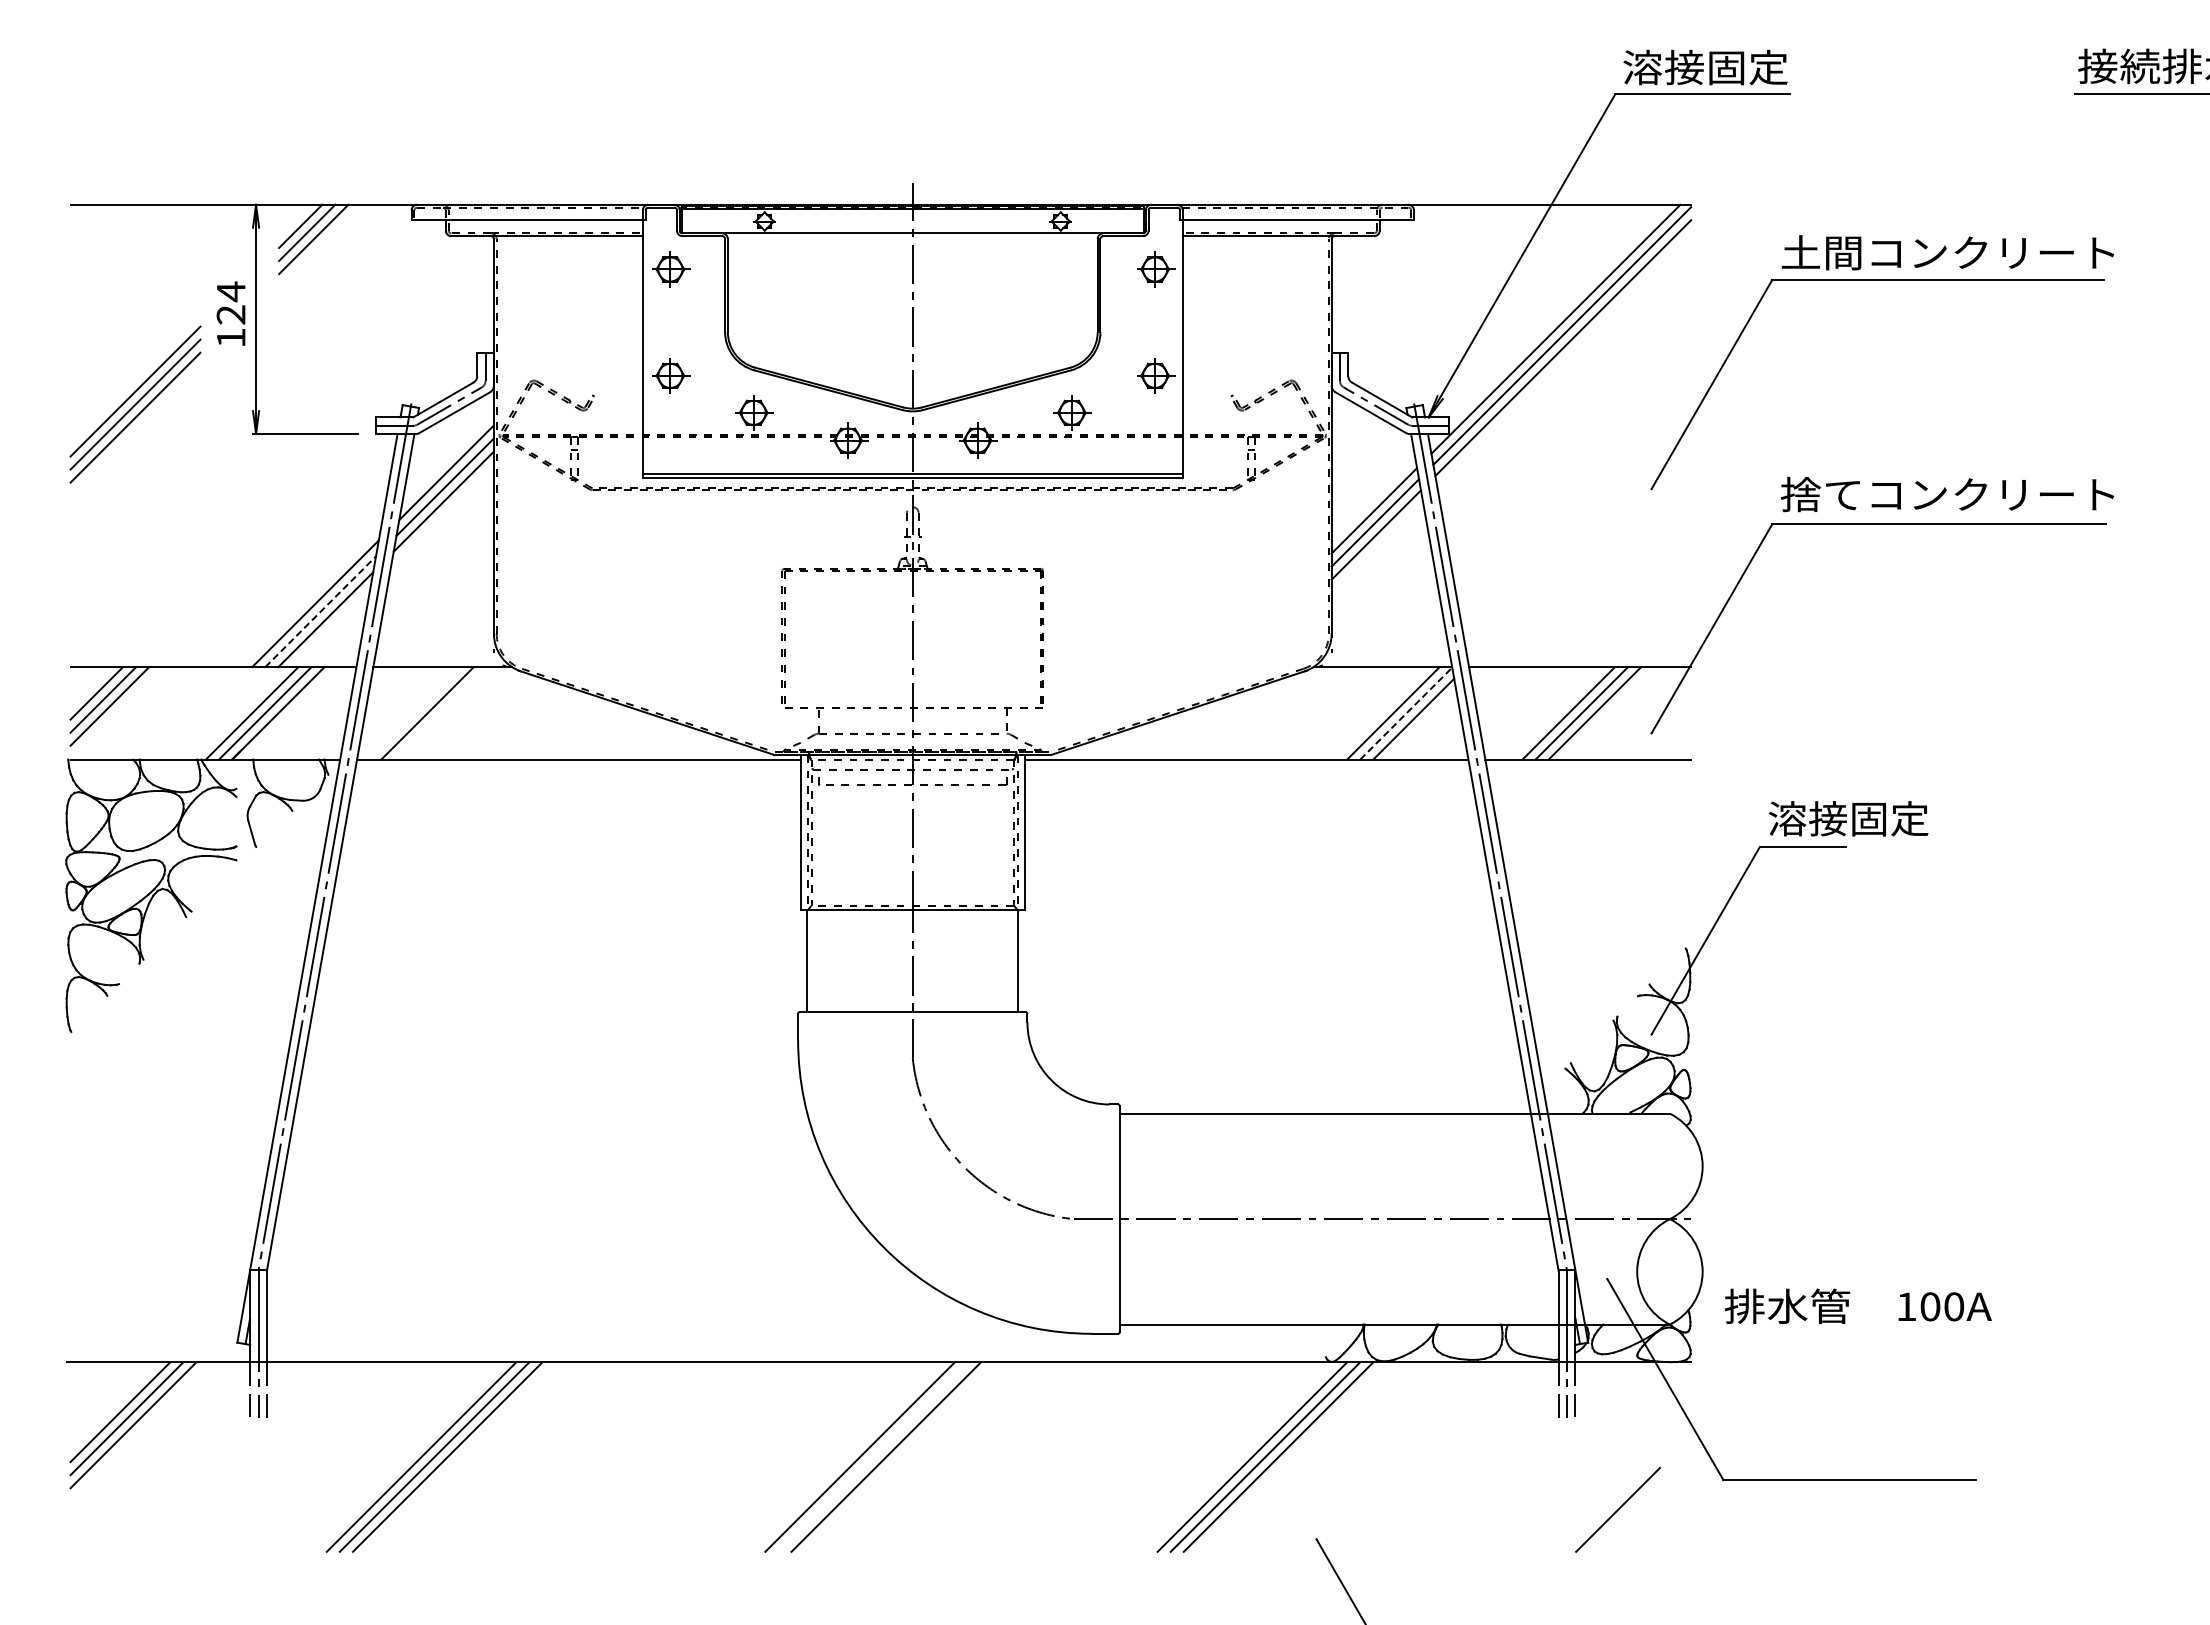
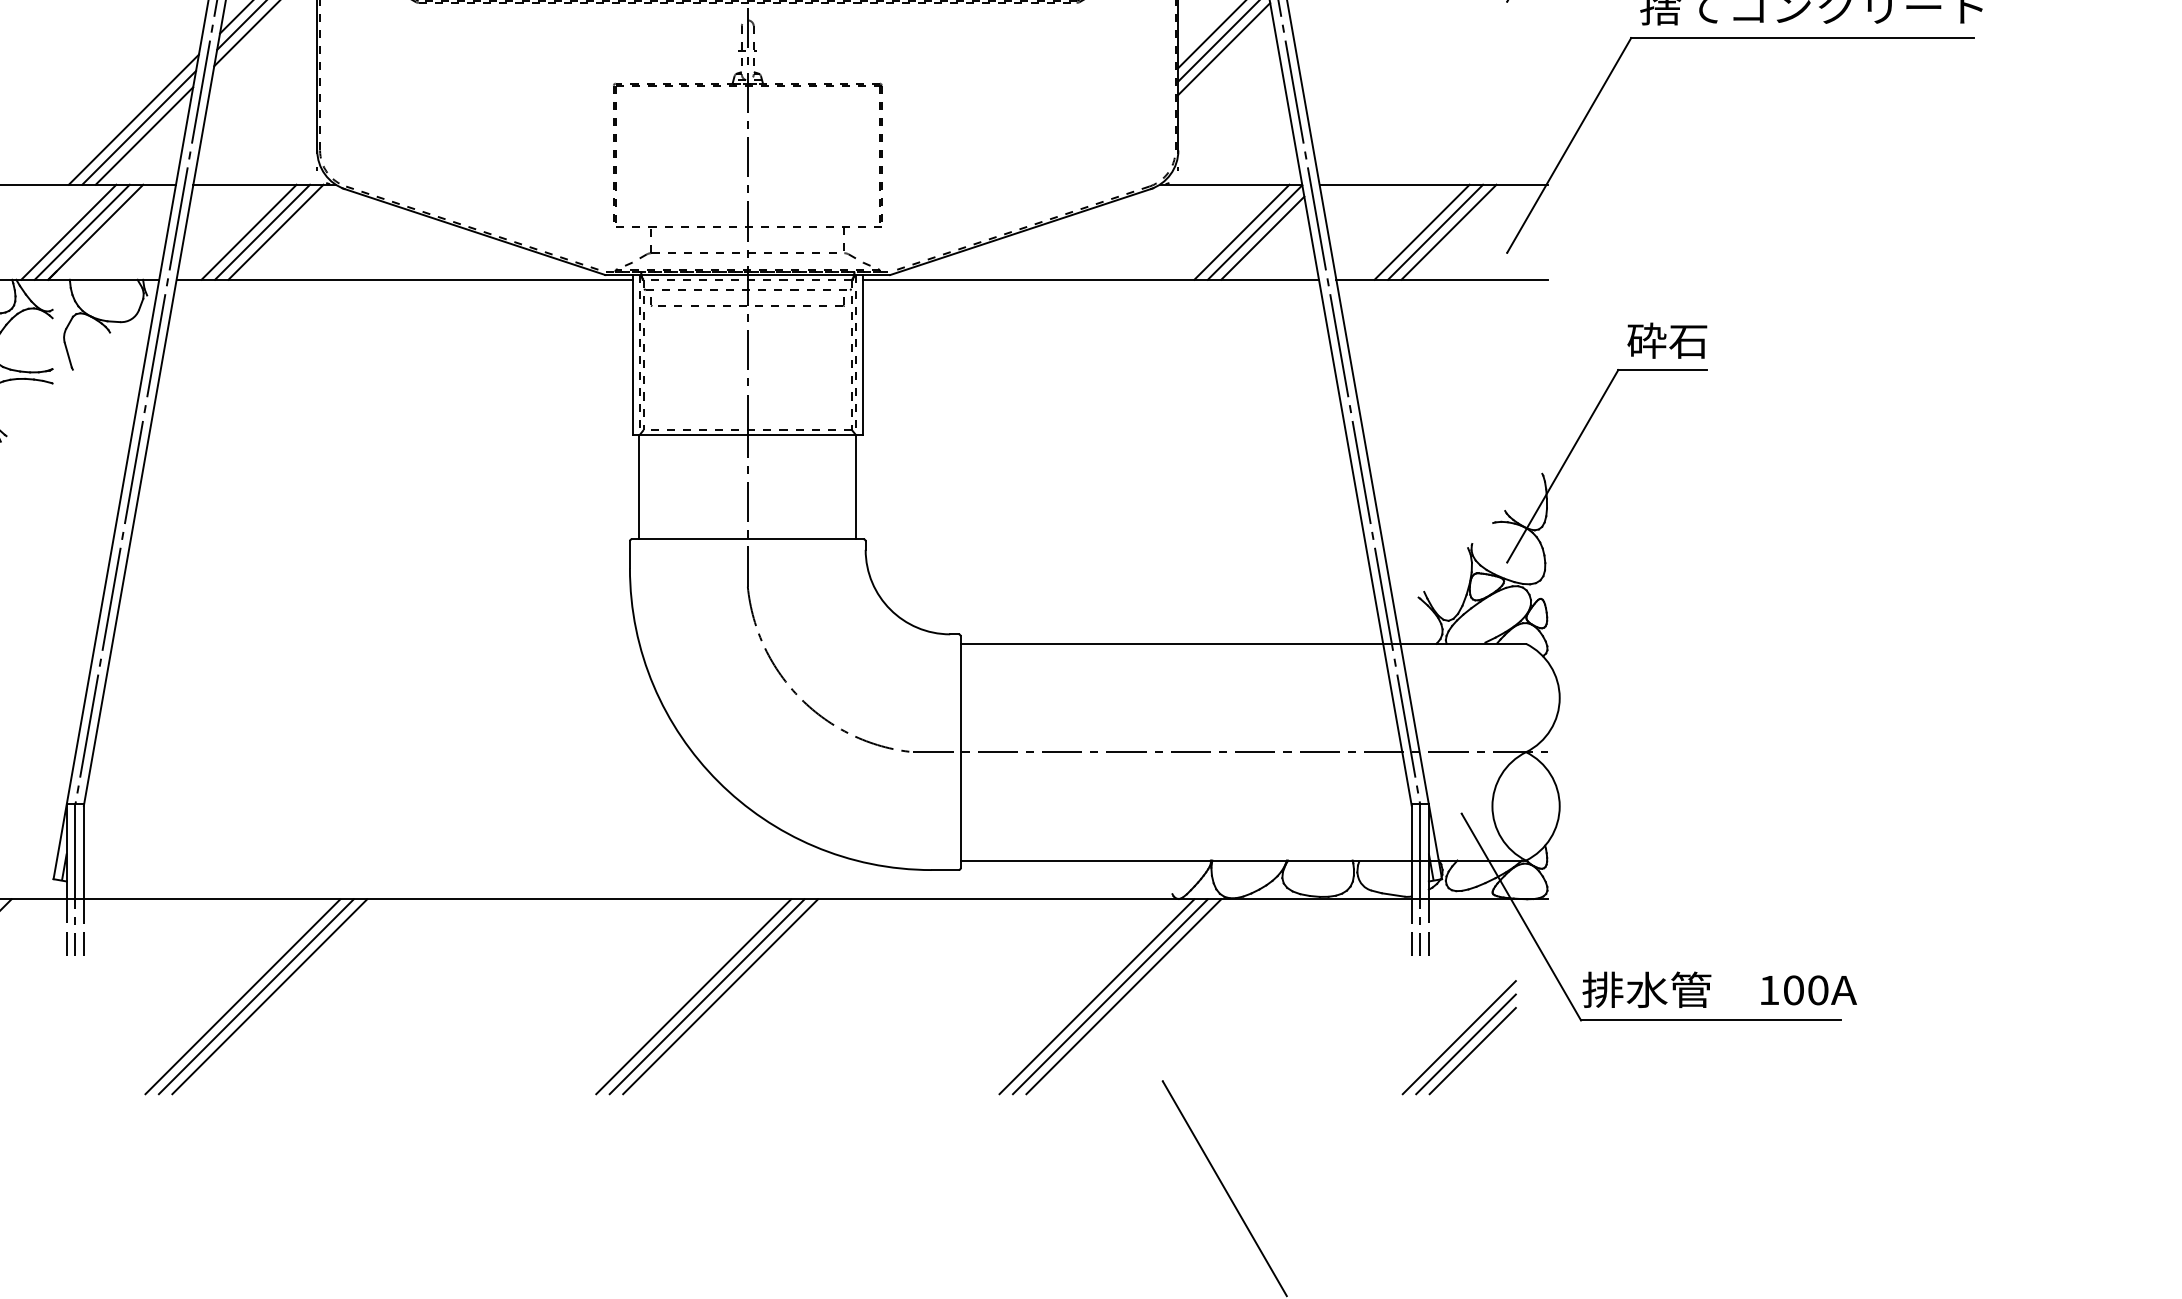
line: (321, 611) -> (140, 127), dashed -> solid
line: (440, 713) -> (262, 232), added
line: (453, 713) -> (275, 232), added
line: (1406, 713) -> (1255, 232), dashed -> solid
text: (1848, 818) -> (1709, 340), 溶接固定 -> 砕石
text: (1857, 1305) -> (1718, 988), moved
line: (873, 1456) -> (707, 996), added
line: (1604, 1496) -> (1458, 1037), added
line: (1611, 1502) -> (1466, 1043), added

